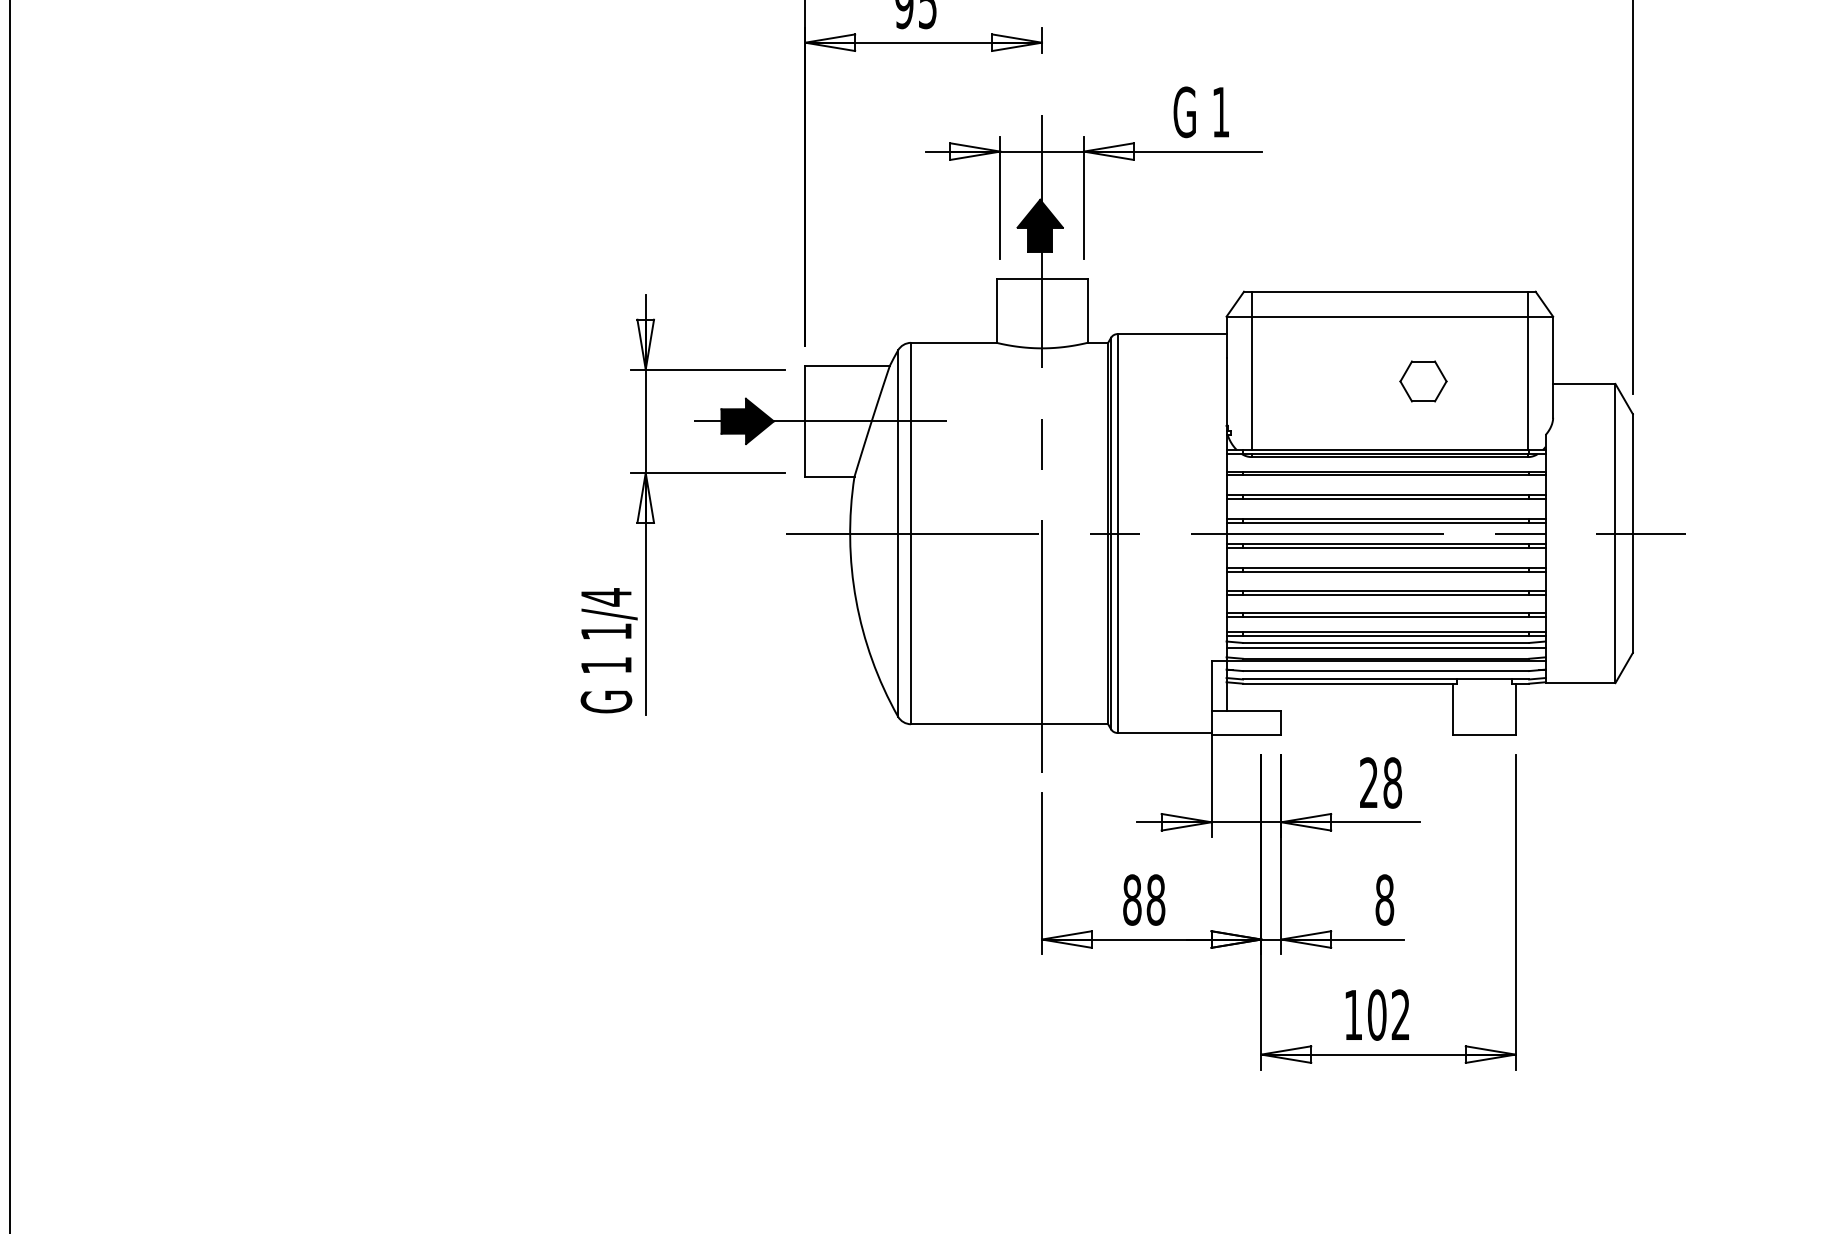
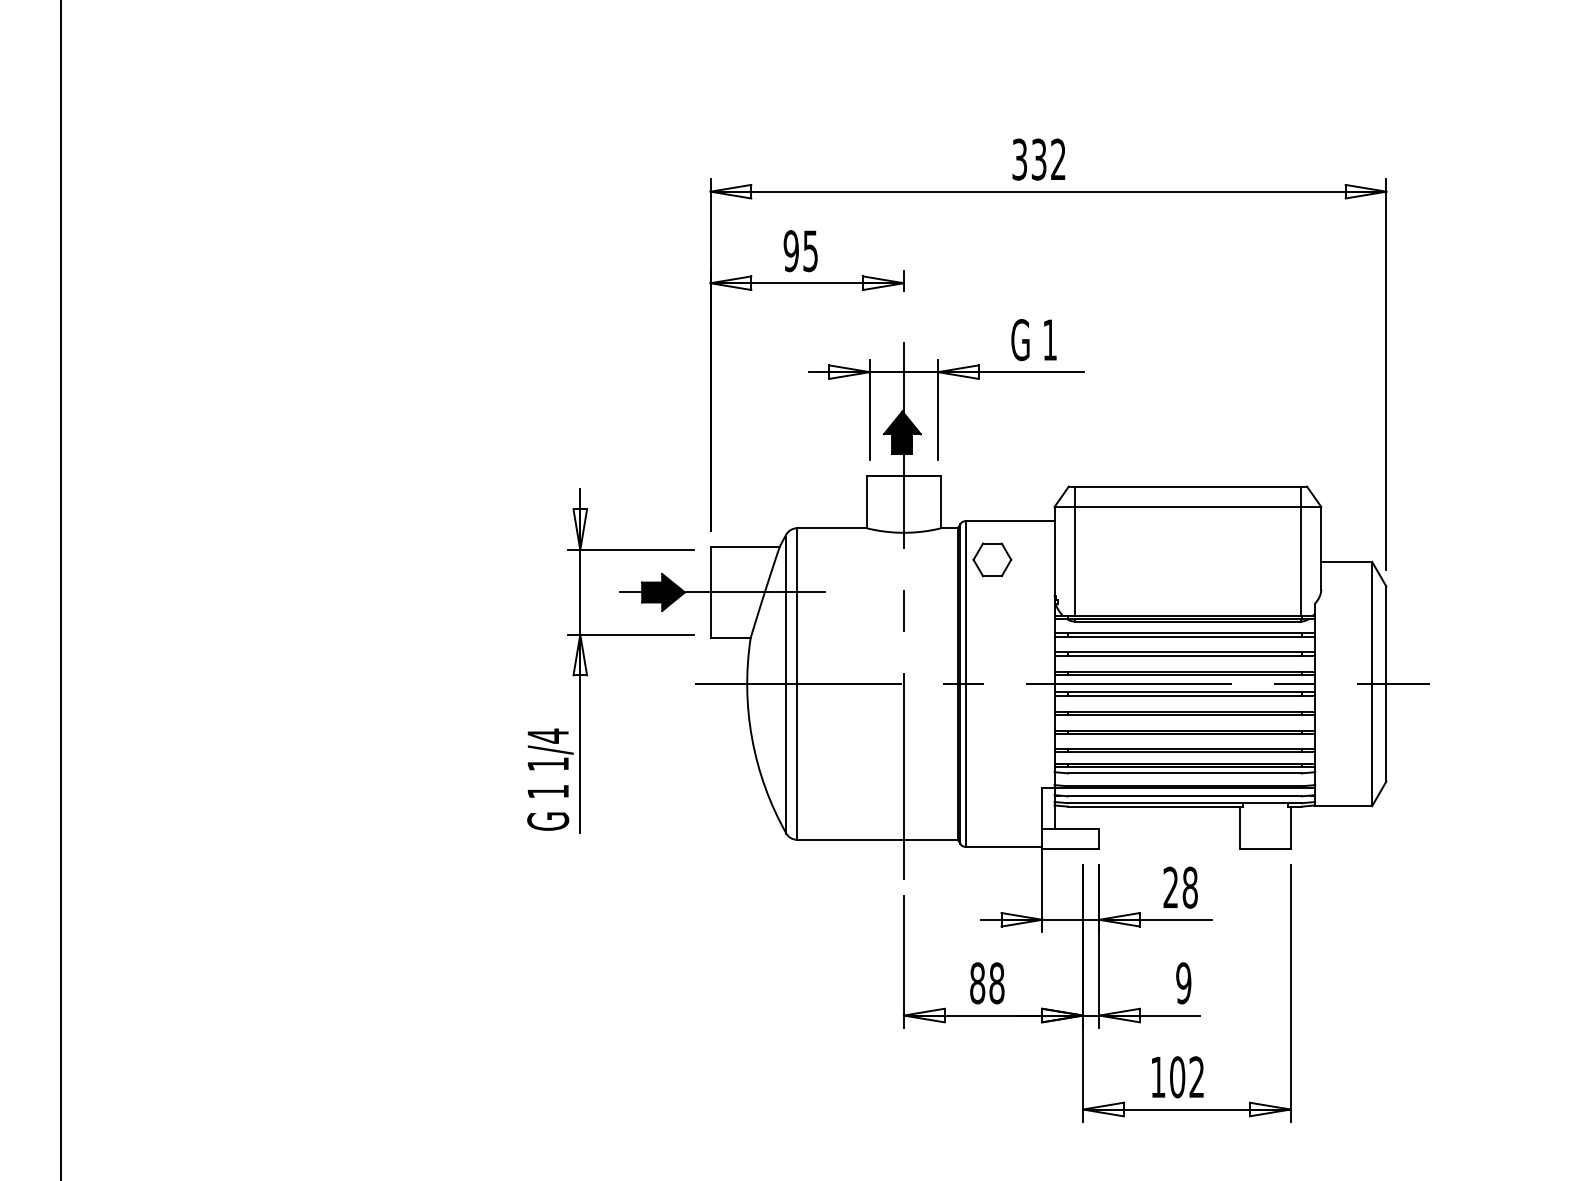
part: (1423, 381) -> (992, 559), moved
line: (1385, 648) -> (1184, 777), removed
text: (1384, 900) -> (1183, 983), 8 -> 9

